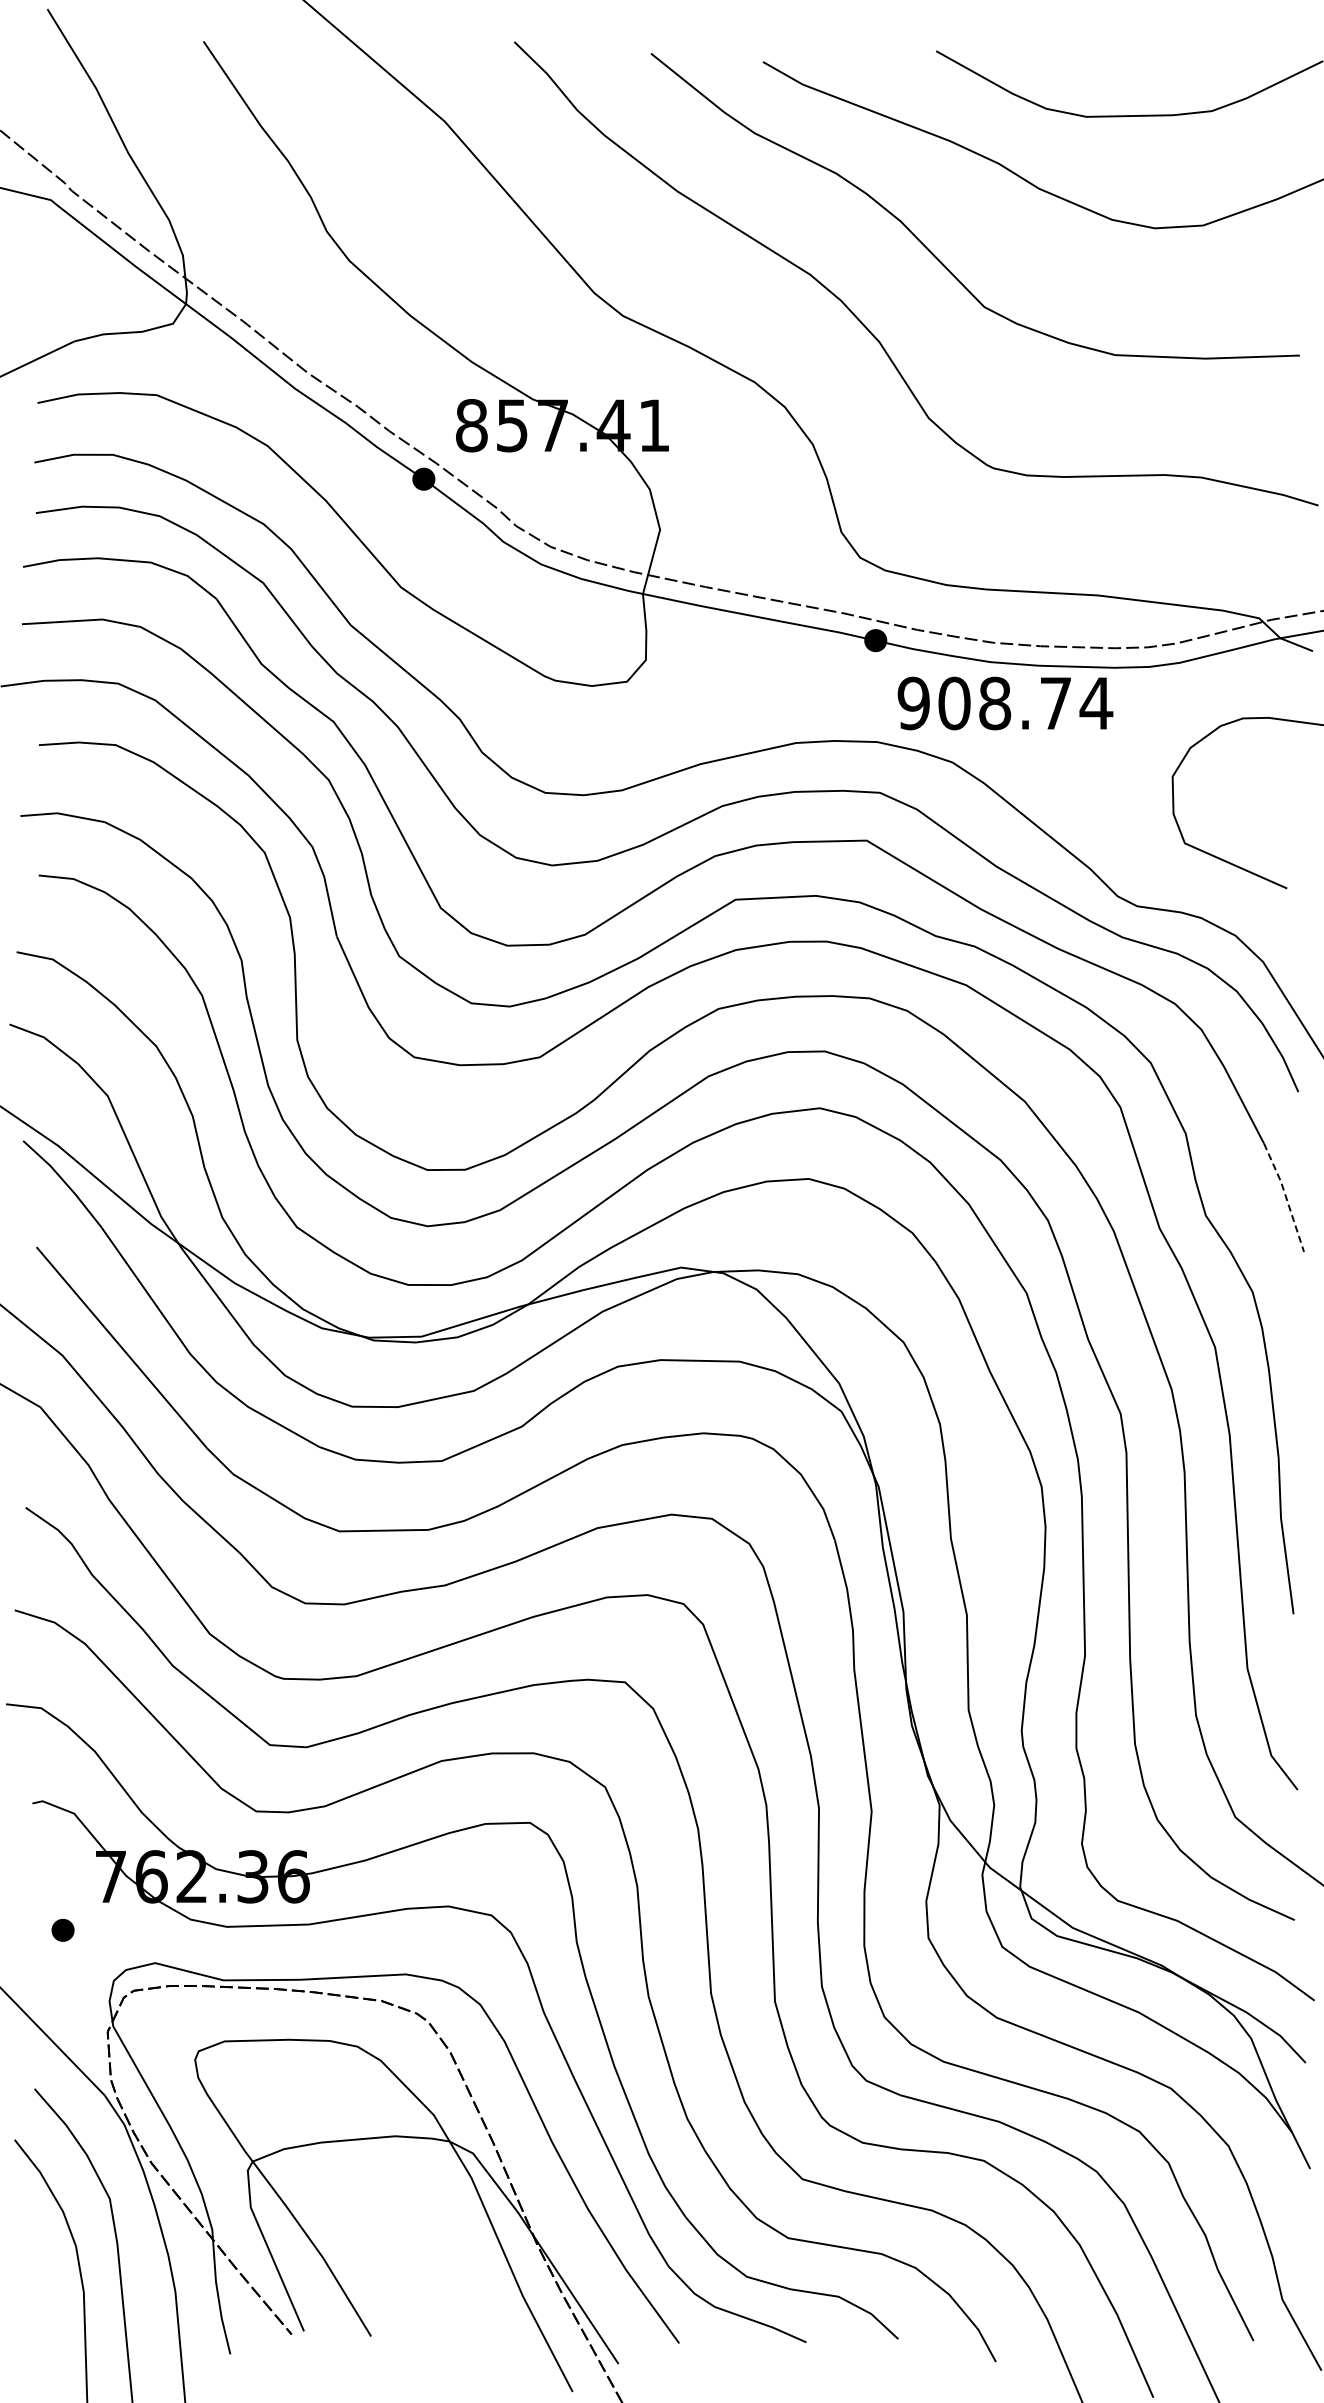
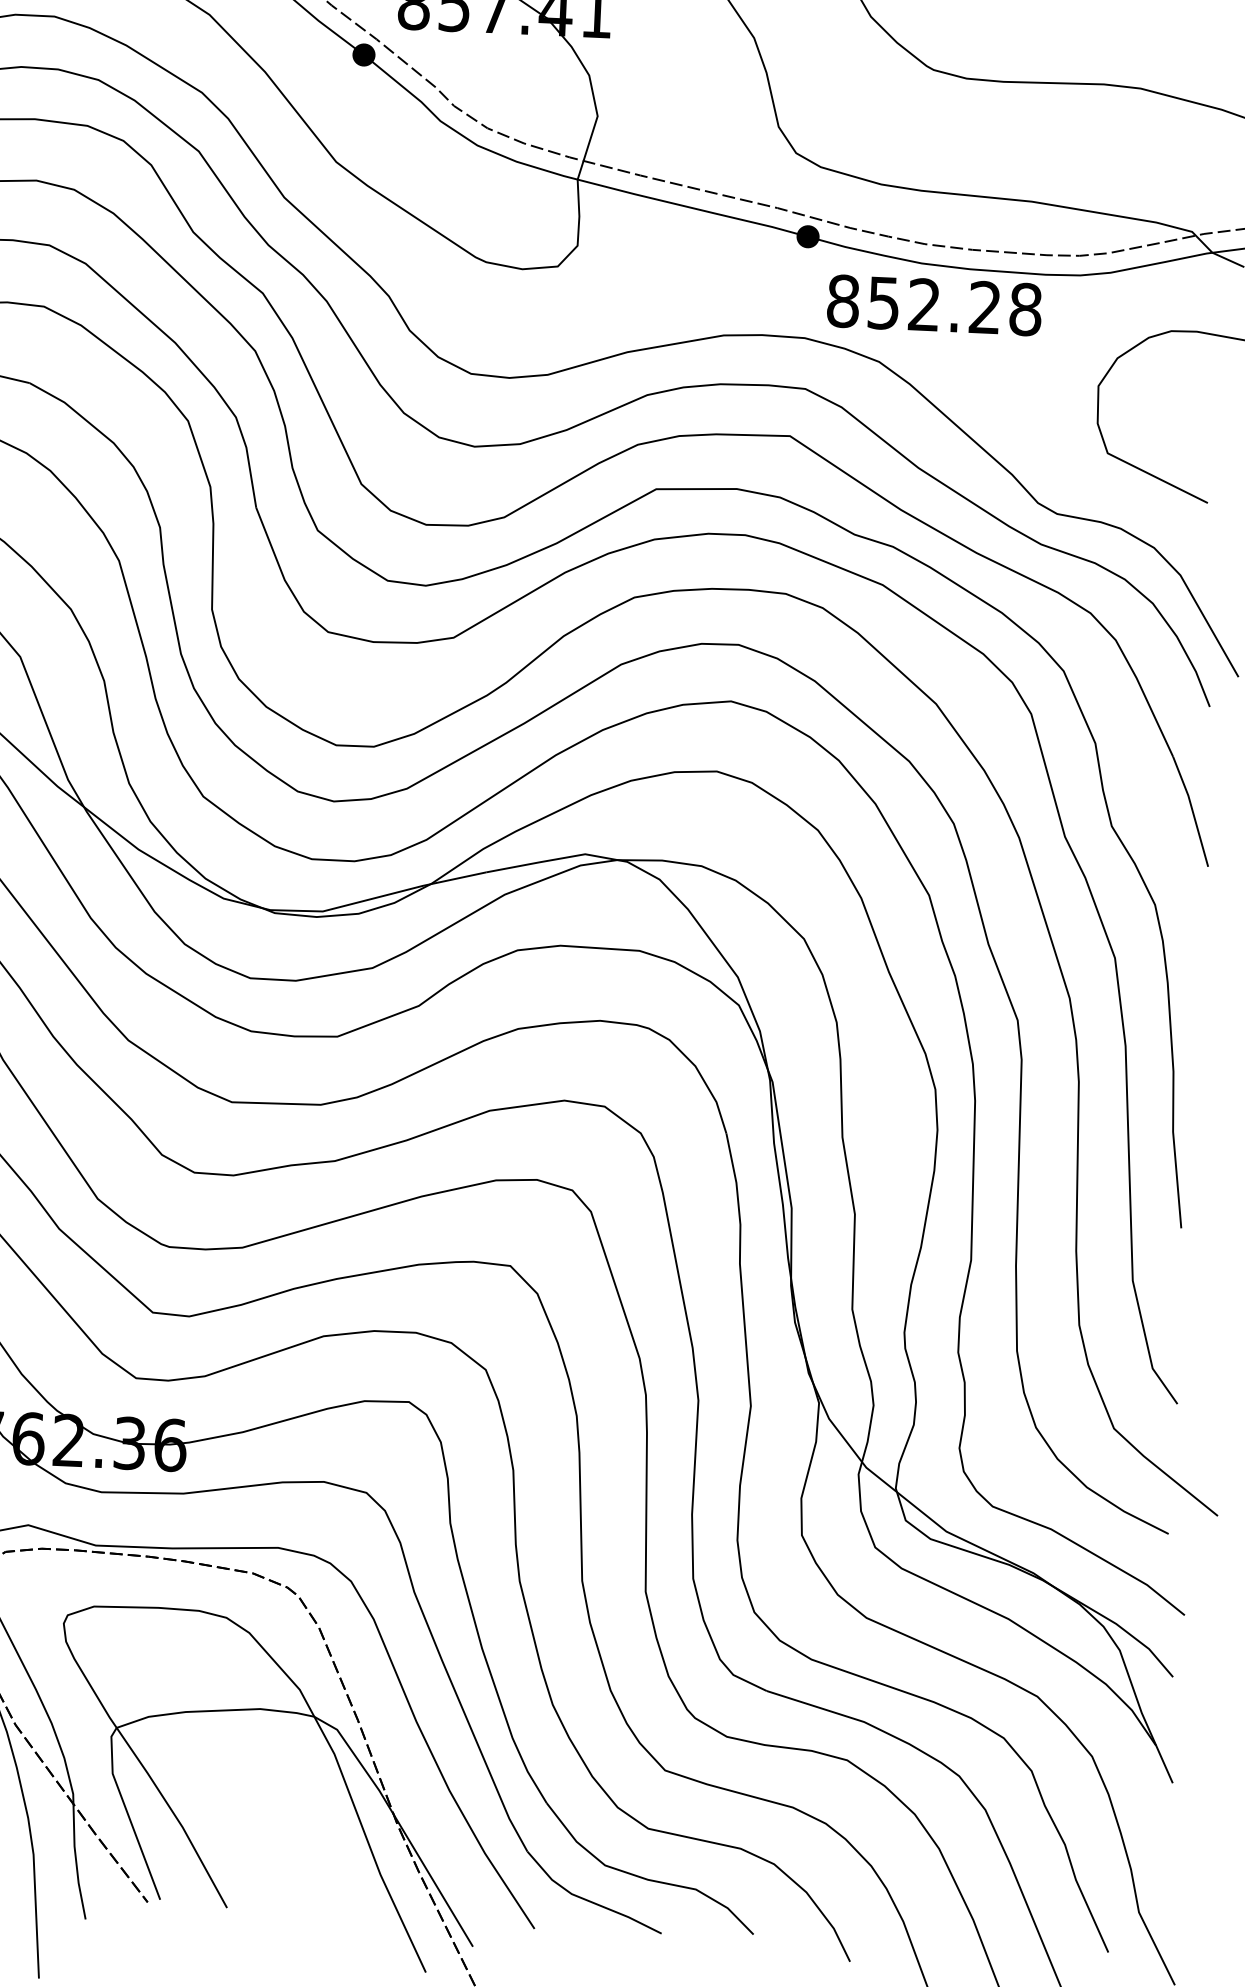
text: (1005, 703) -> (934, 305), 908.74 -> 852.28
line: (1286, 1196) -> (1193, 810), dashed -> solid

